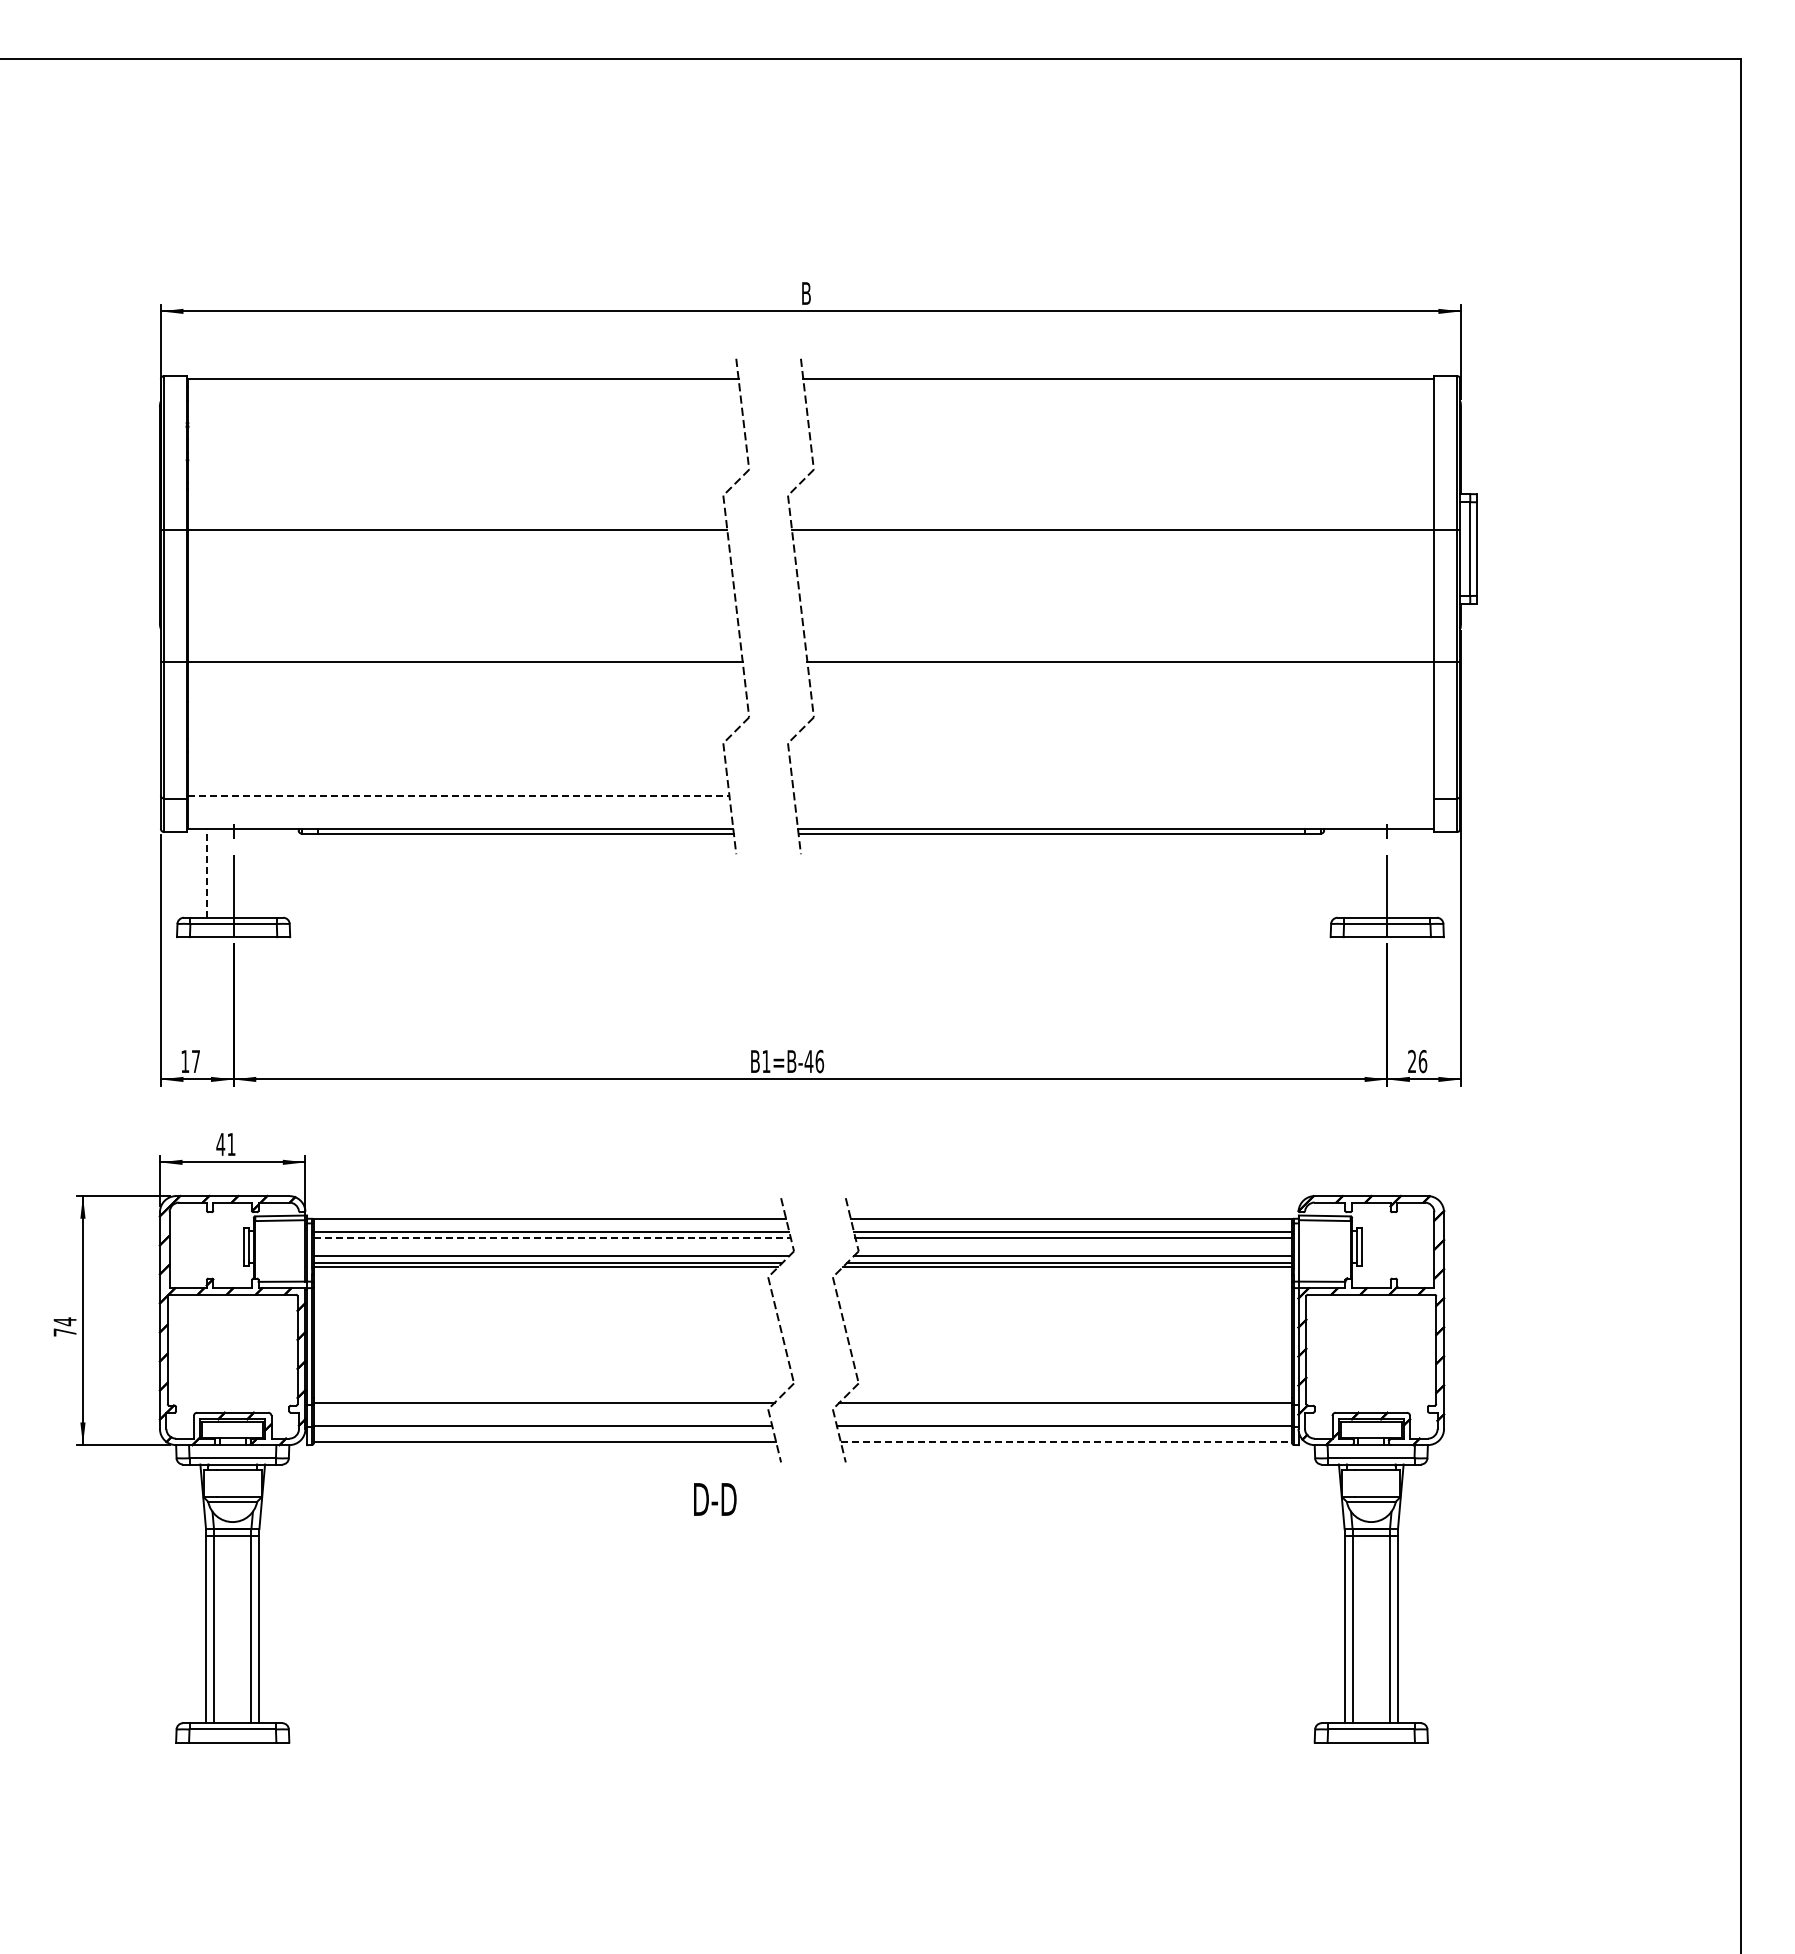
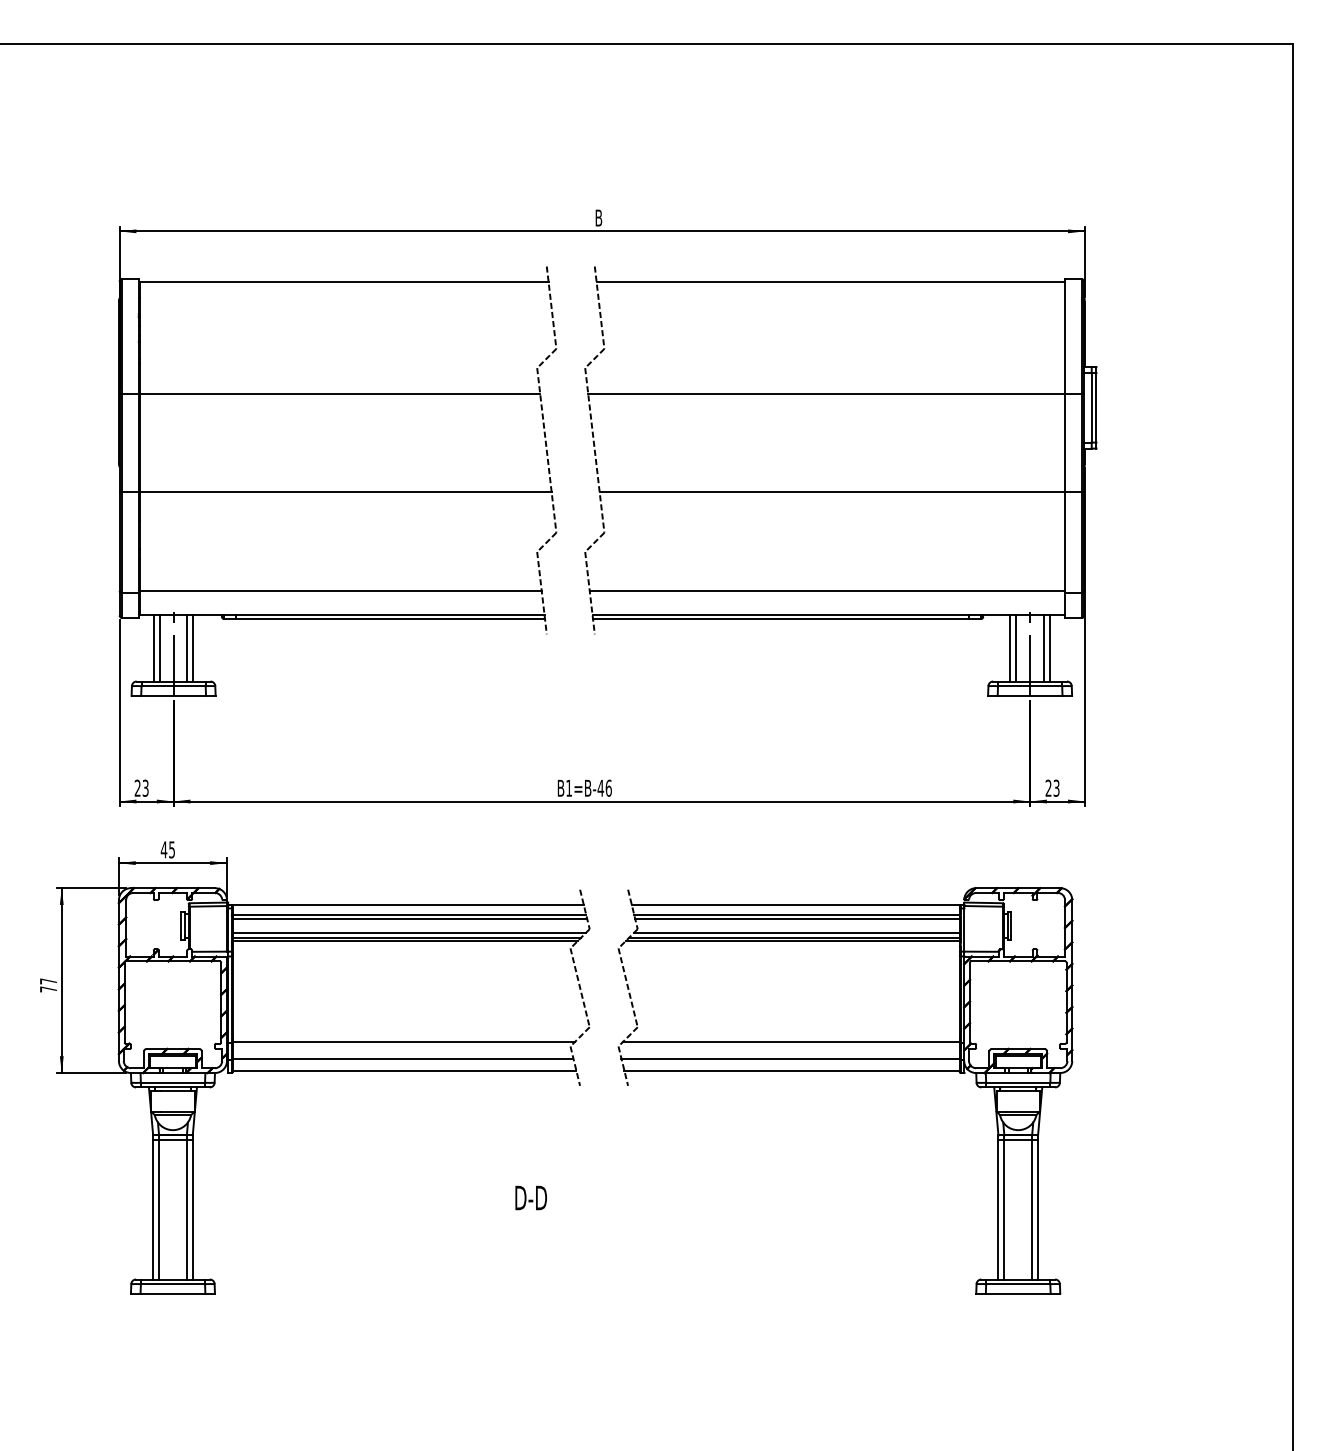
line: (458, 795) -> (340, 590), dashed -> solid
line: (1114, 795) -> (827, 590), added
line: (206, 872) -> (153, 647), dashed -> solid
line: (215, 872) -> (160, 647), added
line: (252, 872) -> (187, 647), added
line: (260, 872) -> (193, 647), added
line: (1360, 872) -> (1010, 647), added
line: (1368, 872) -> (1016, 647), added
line: (1405, 872) -> (1043, 647), added
line: (1413, 872) -> (1049, 647), added
text: (190, 1061) -> (141, 788), 17 -> 23
text: (1422, 1061) -> (1056, 788), 26 -> 23
text: (231, 1144) -> (172, 849), 41 -> 45
line: (552, 1237) -> (410, 918), dashed -> solid
text: (64, 1321) -> (48, 981), 74 -> 77
line: (1066, 1441) -> (791, 1070), dashed -> solid
text: (715, 1499) -> (531, 1198), moved

